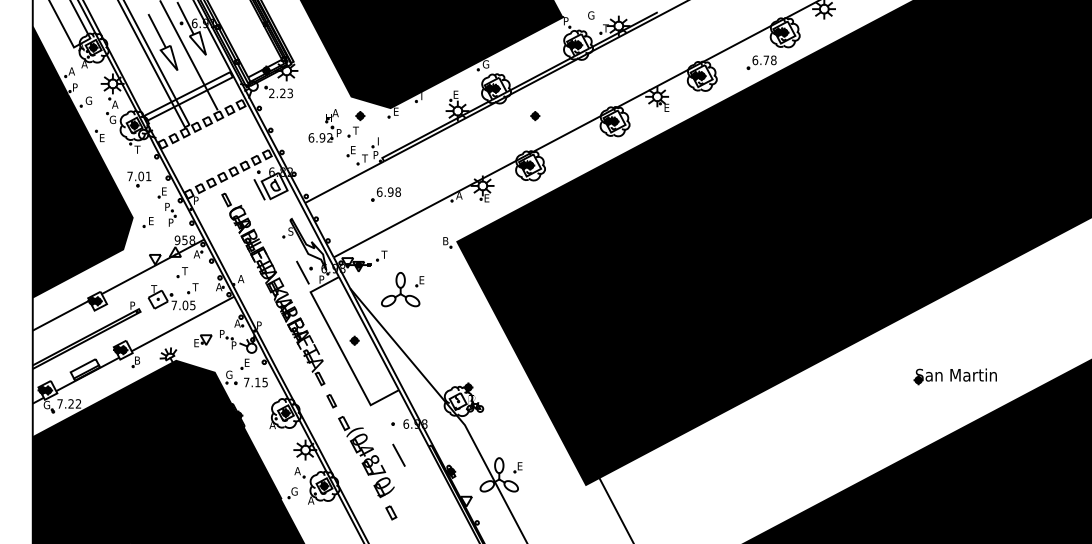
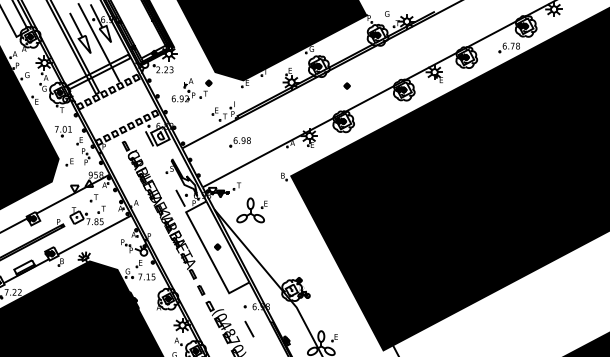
part: (336, 125) -> (191, 89), moved
text: (185, 305) -> (96, 221), 7.05 -> 7.85
part: (203, 340) -> (109, 246), removed

